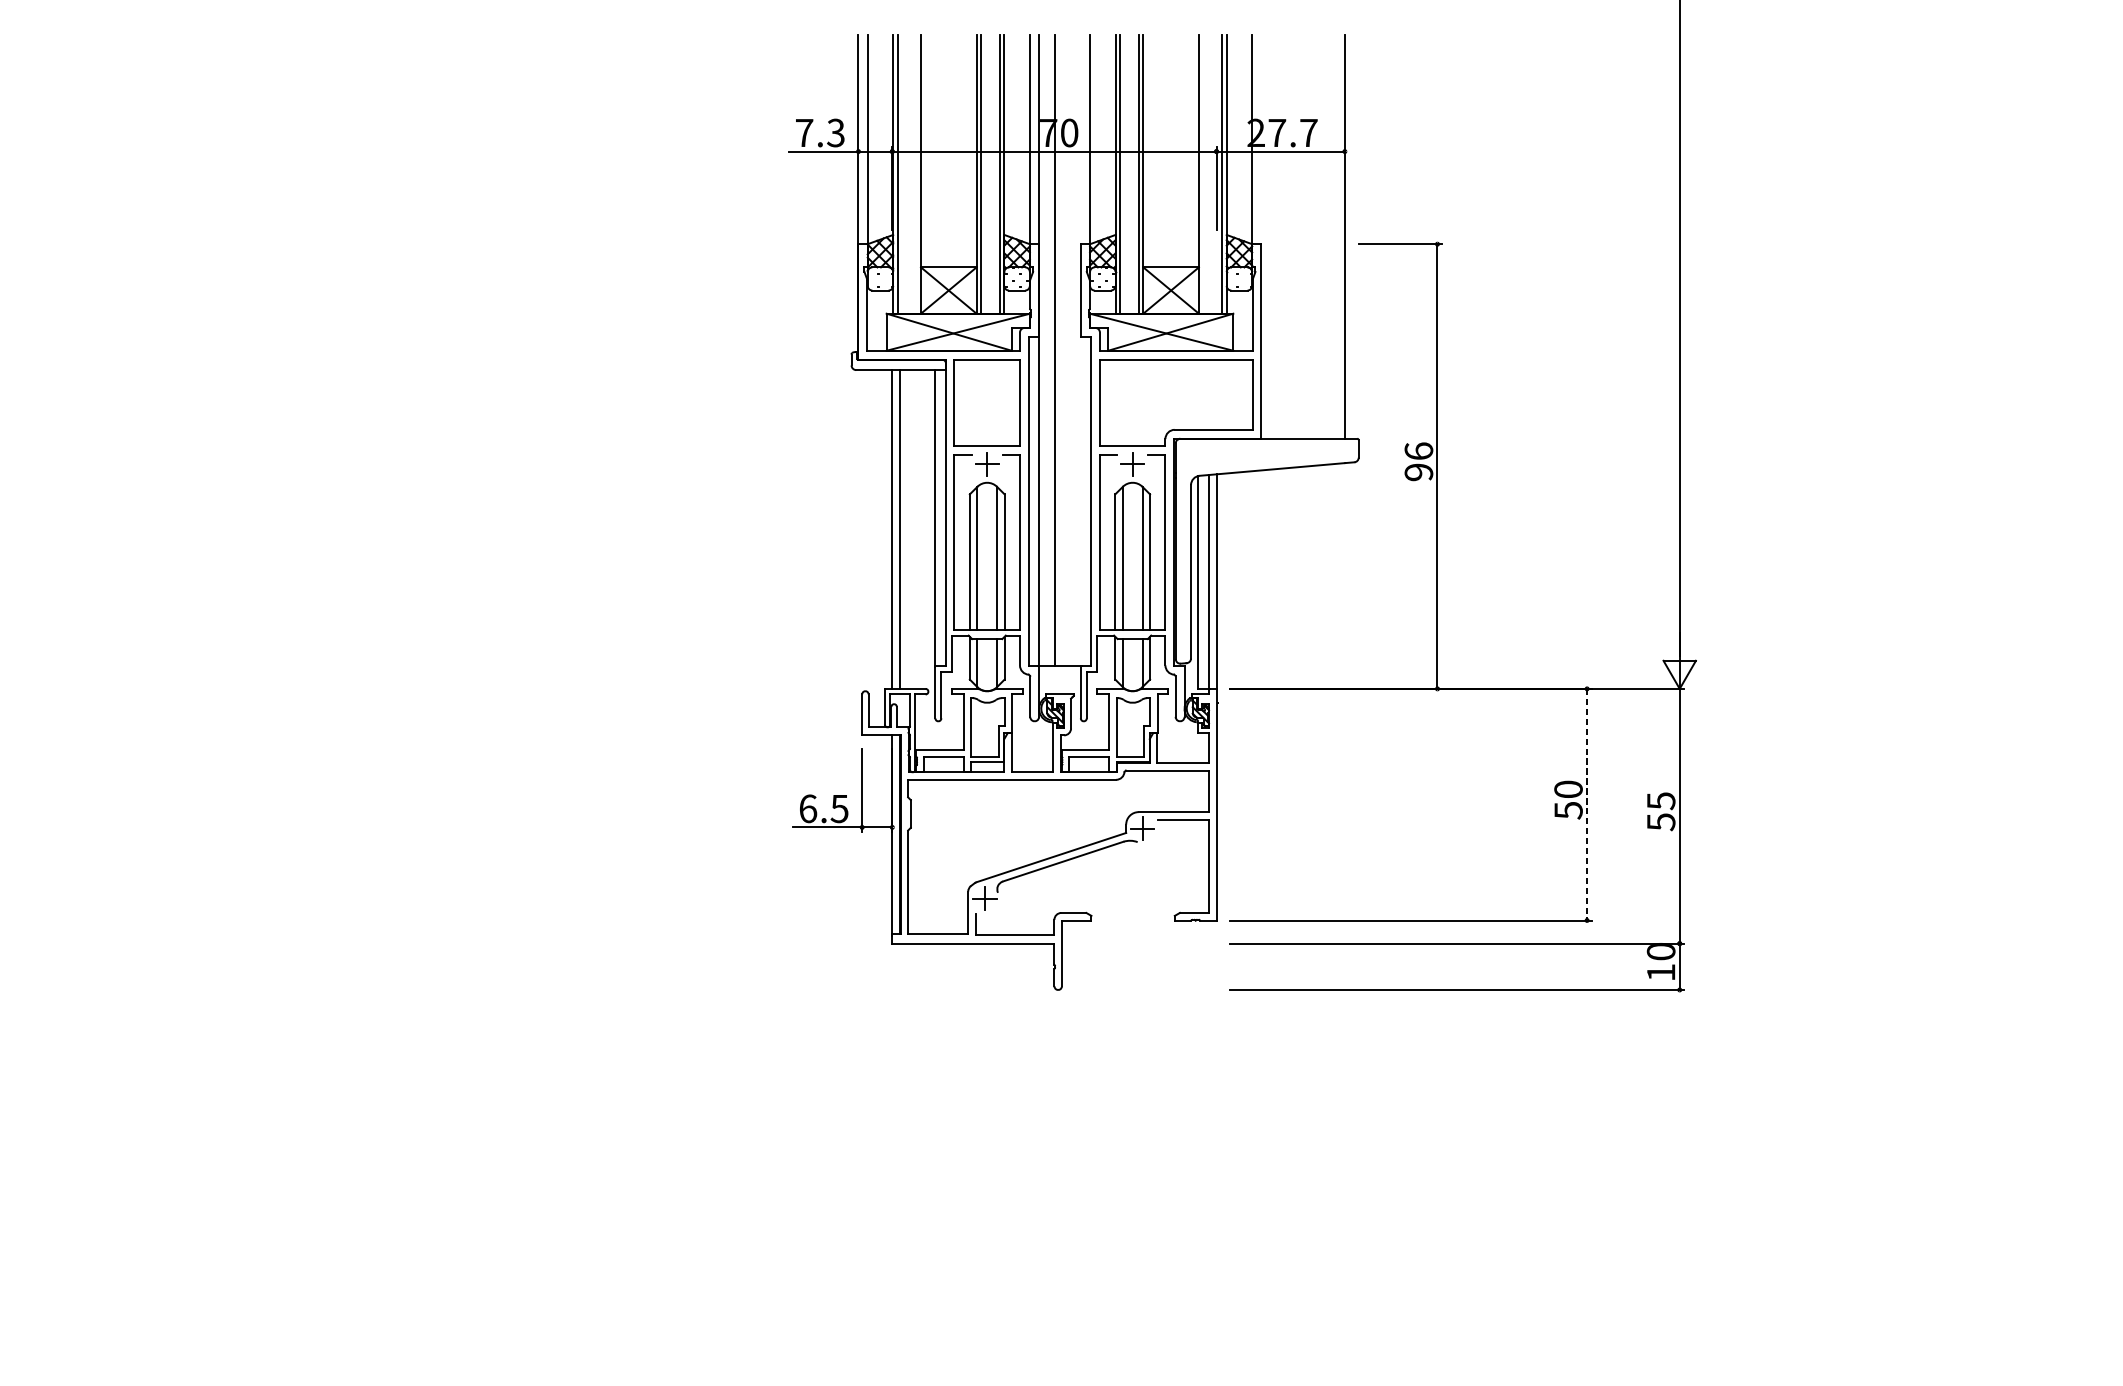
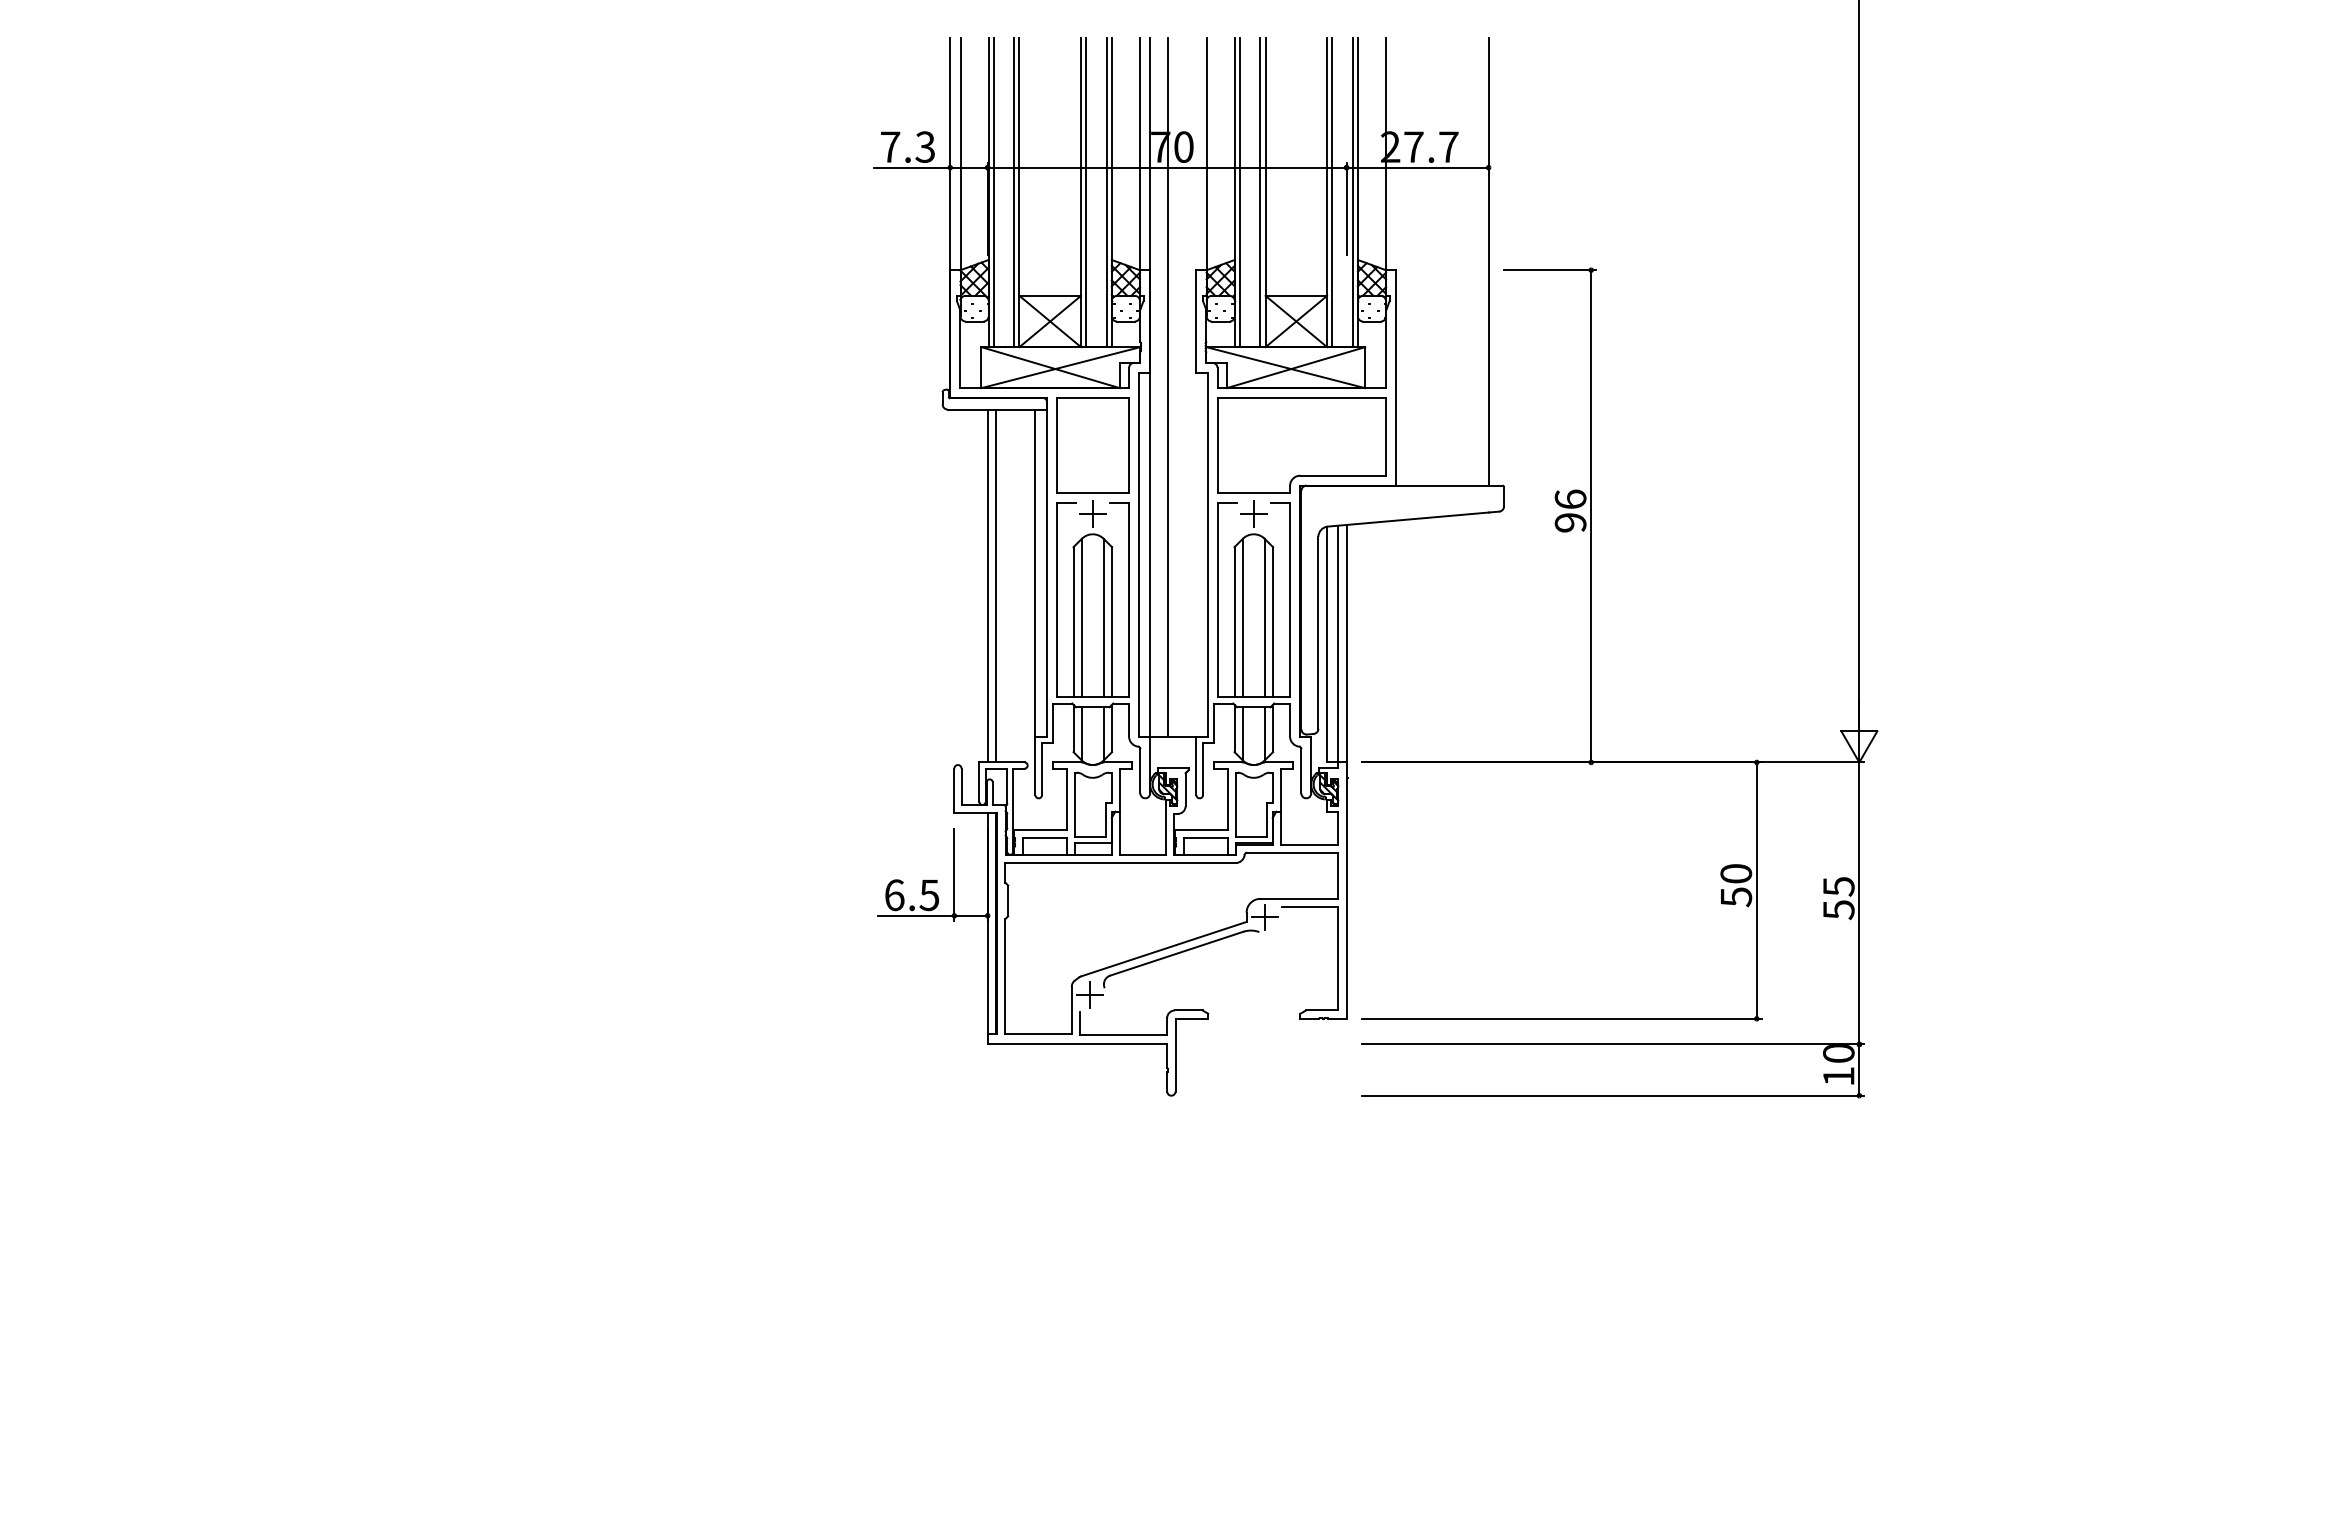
line: (916, 173) -> (1014, 192), added
line: (1203, 173) -> (1332, 192), added
line: (1586, 805) -> (1756, 891), dashed -> solid

